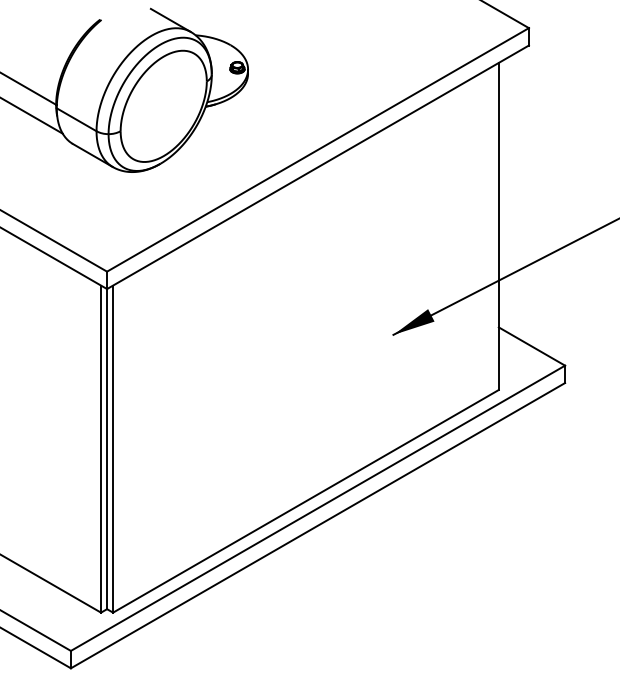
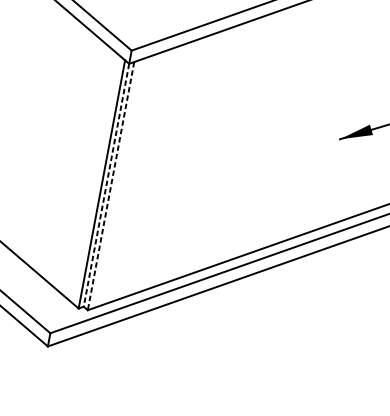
line: (107, 449) -> (106, 185), solid -> dashed
line: (113, 449) -> (111, 186), solid -> dashed

